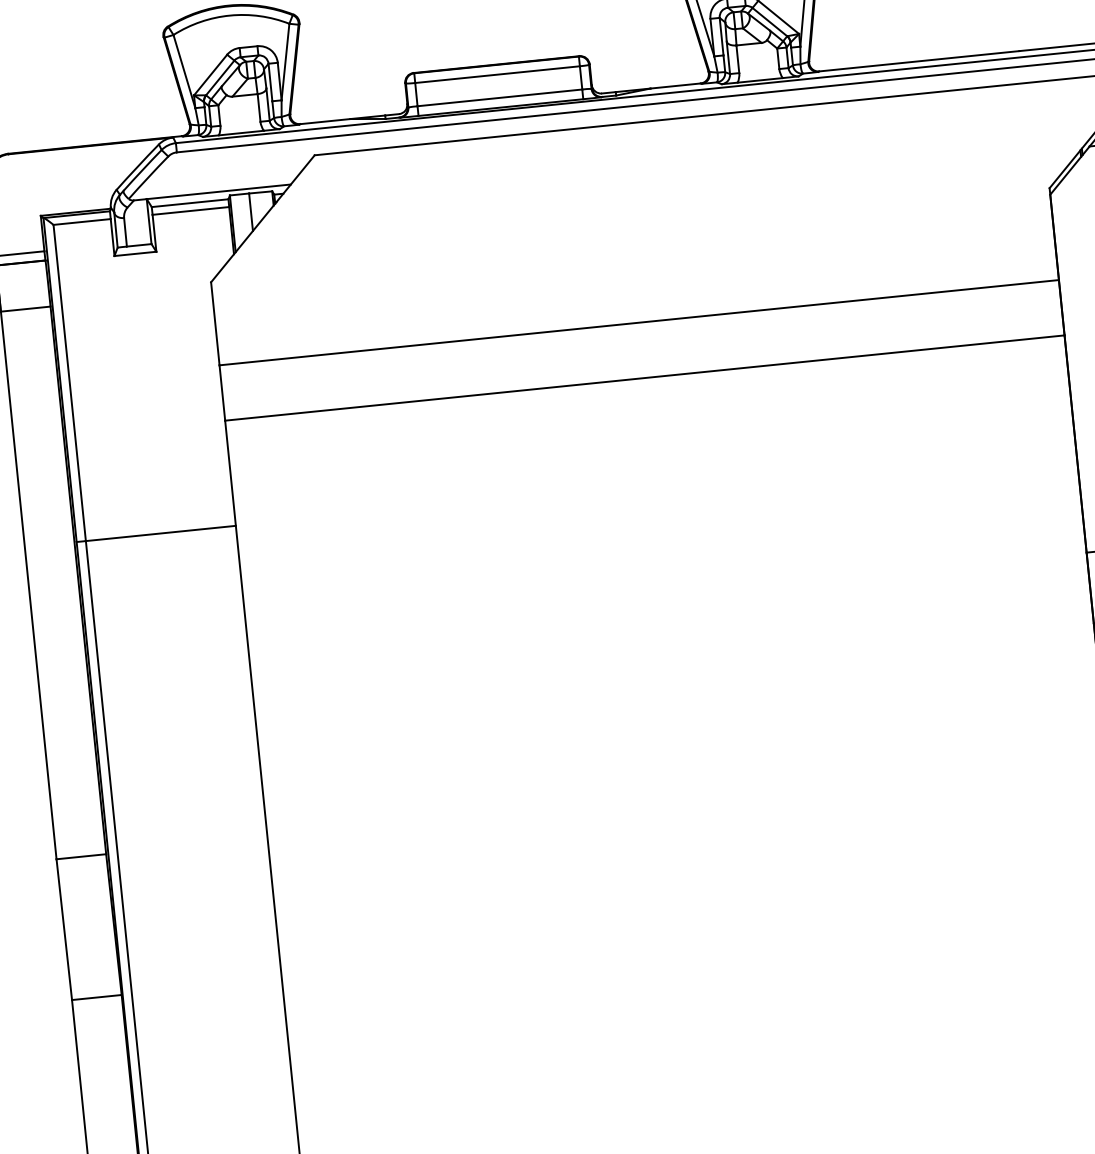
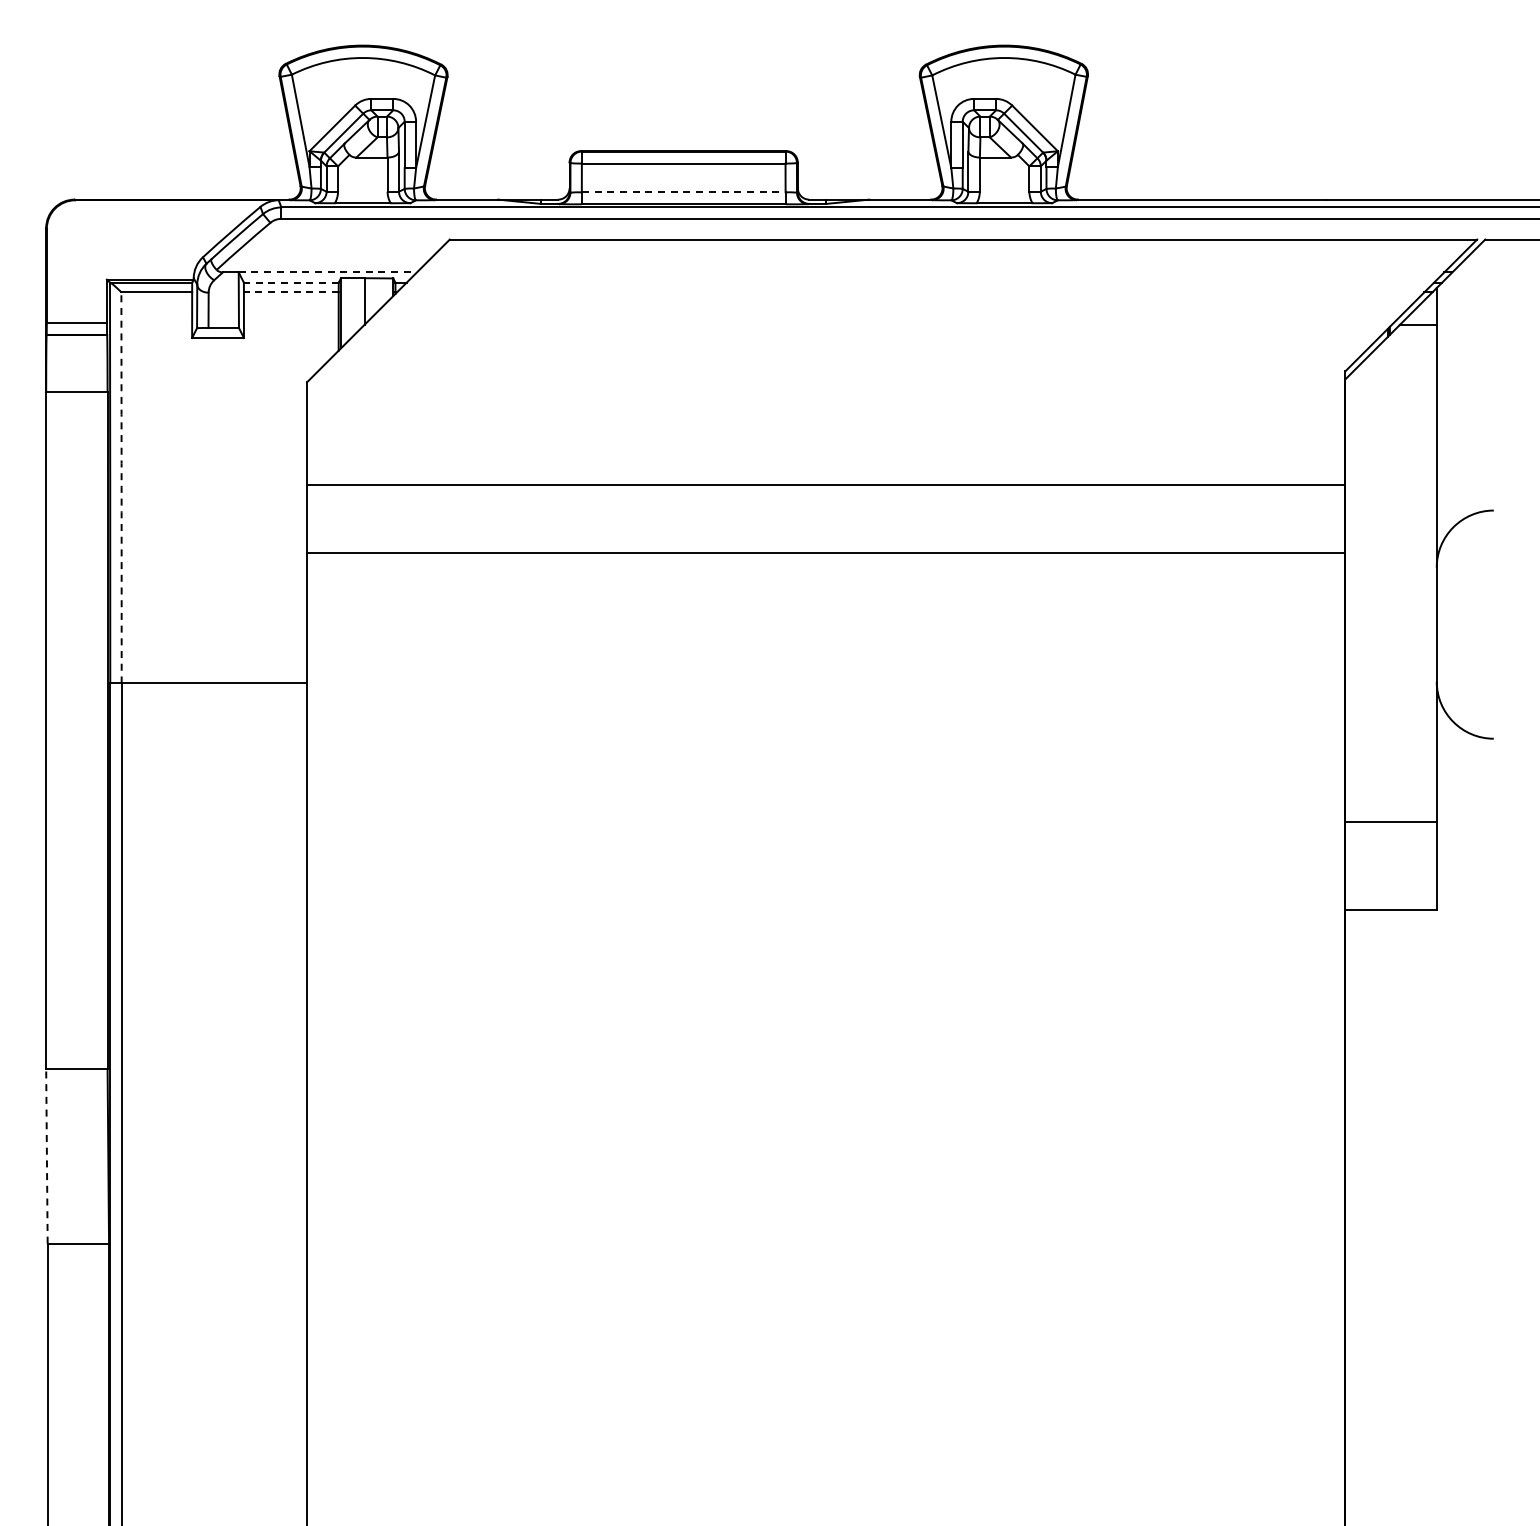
line: (499, 98) -> (683, 192), solid -> dashed
line: (219, 191) -> (328, 272), solid -> dashed
line: (189, 203) -> (290, 282), solid -> dashed
line: (190, 211) -> (290, 292), solid -> dashed
arc: (69, 382) -> (121, 487), solid -> dashed
line: (63, 928) -> (46, 1155), solid -> dashed

